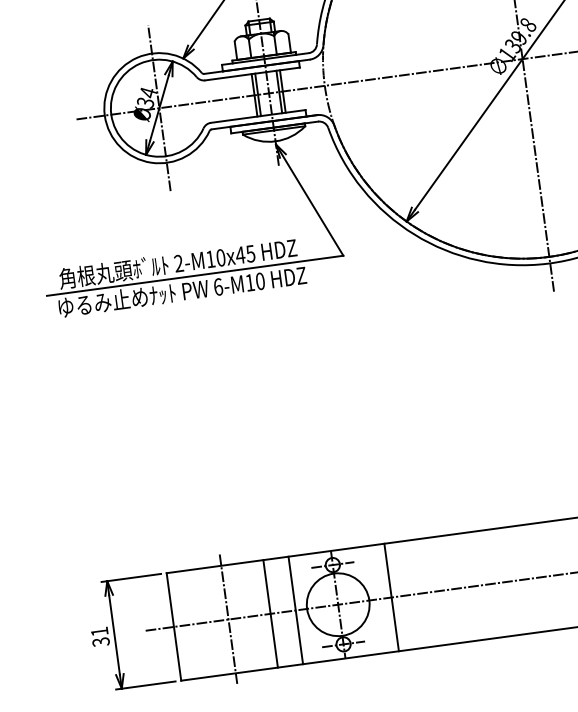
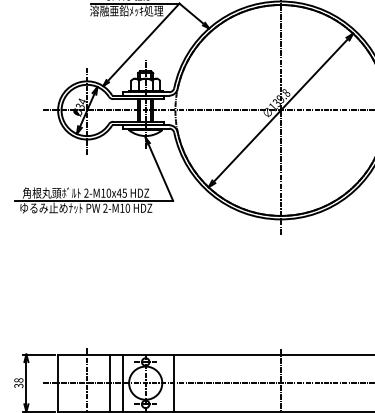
text: (218, 285) -> (105, 207), 6-M10 -> 2-M10
text: (99, 631) -> (18, 380), 31 -> 38

